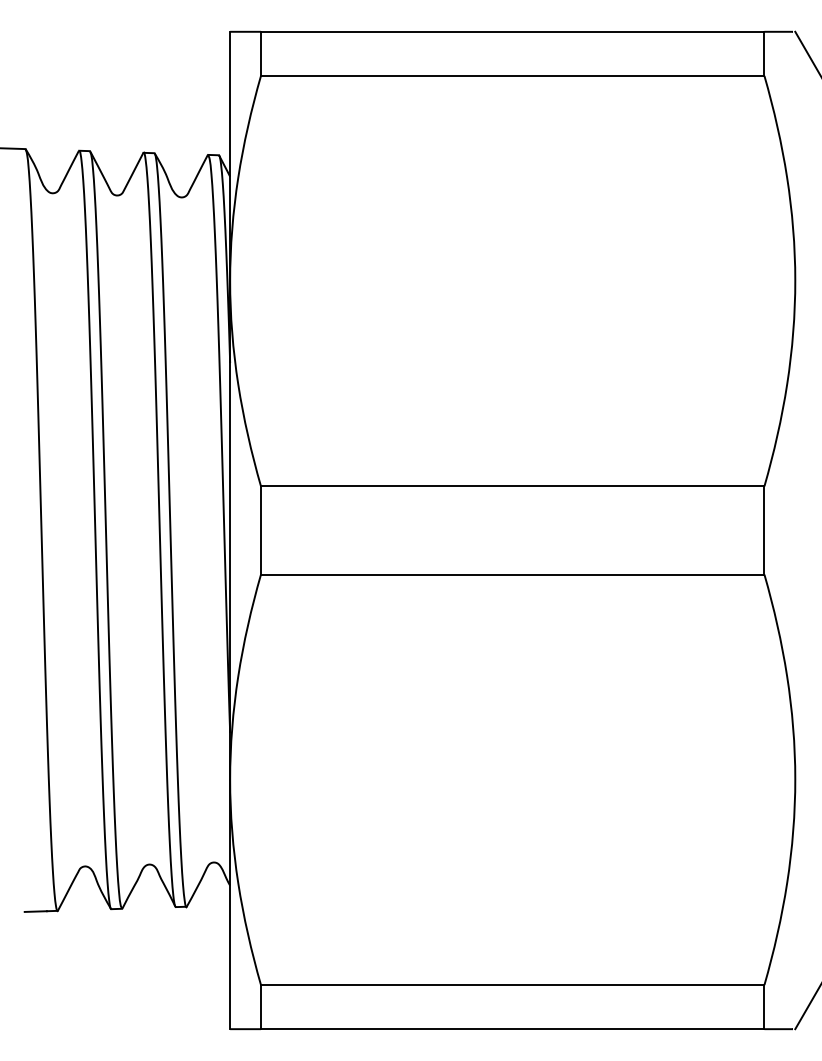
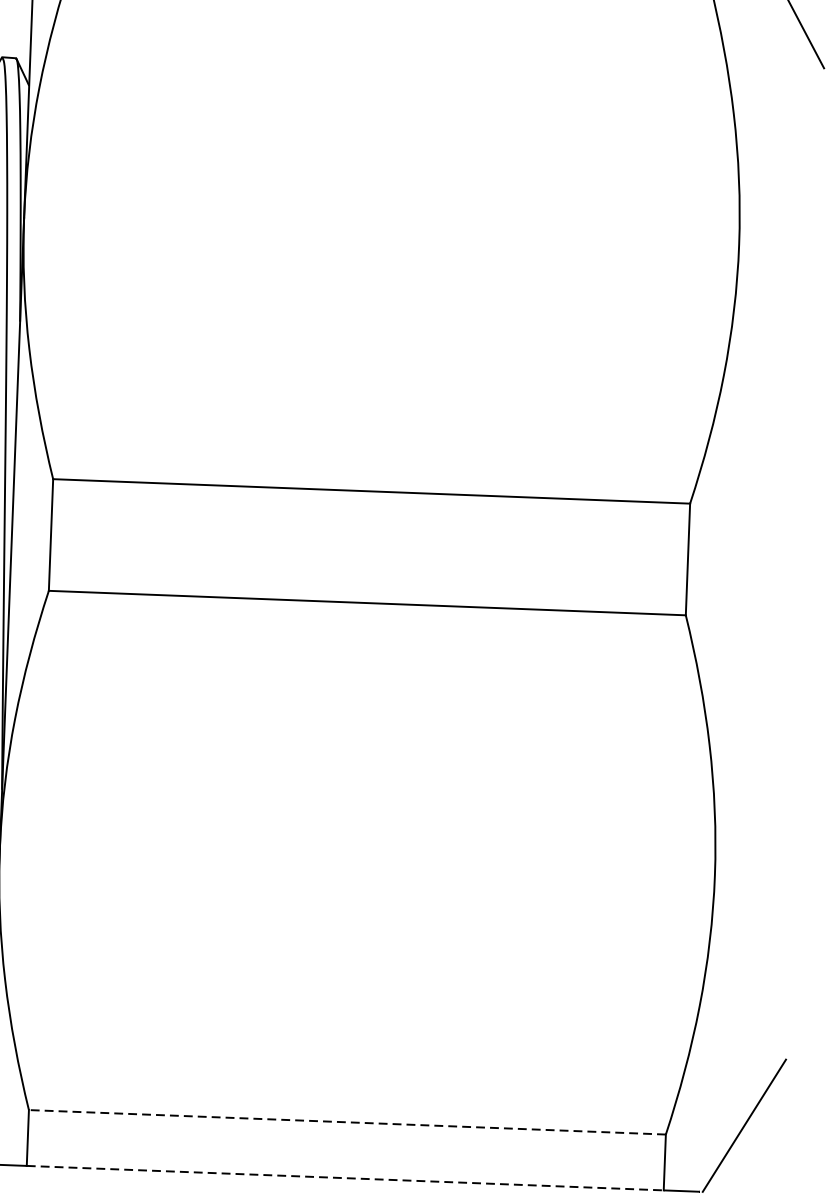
line: (512, 985) -> (347, 1122), solid -> dashed
line: (512, 1029) -> (344, 1178), solid -> dashed

